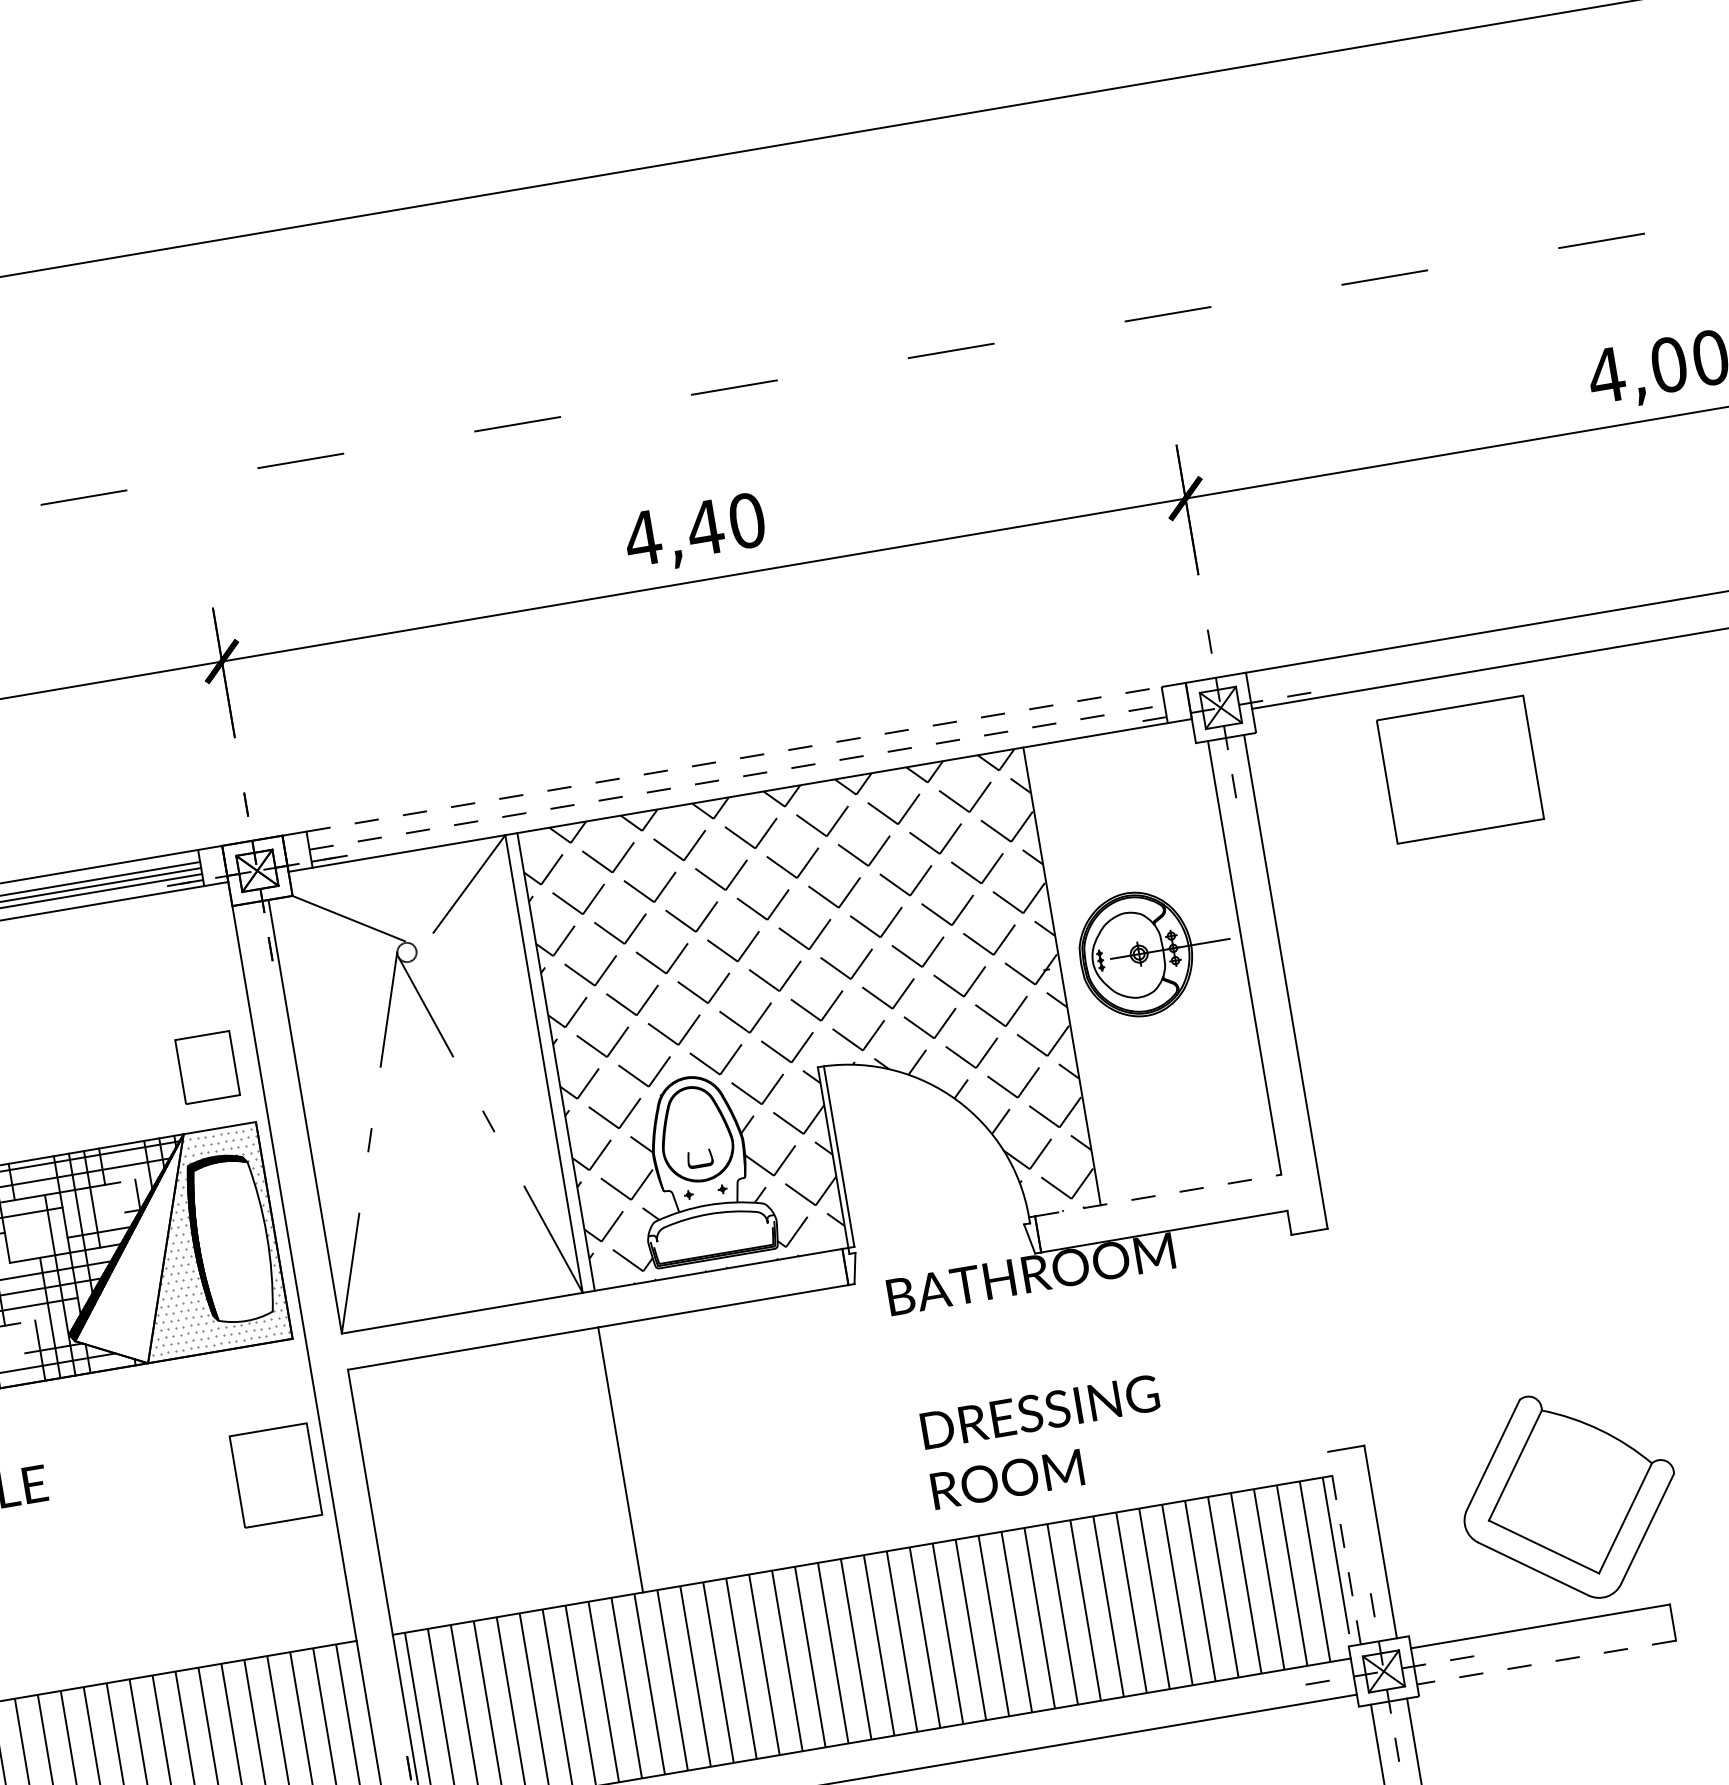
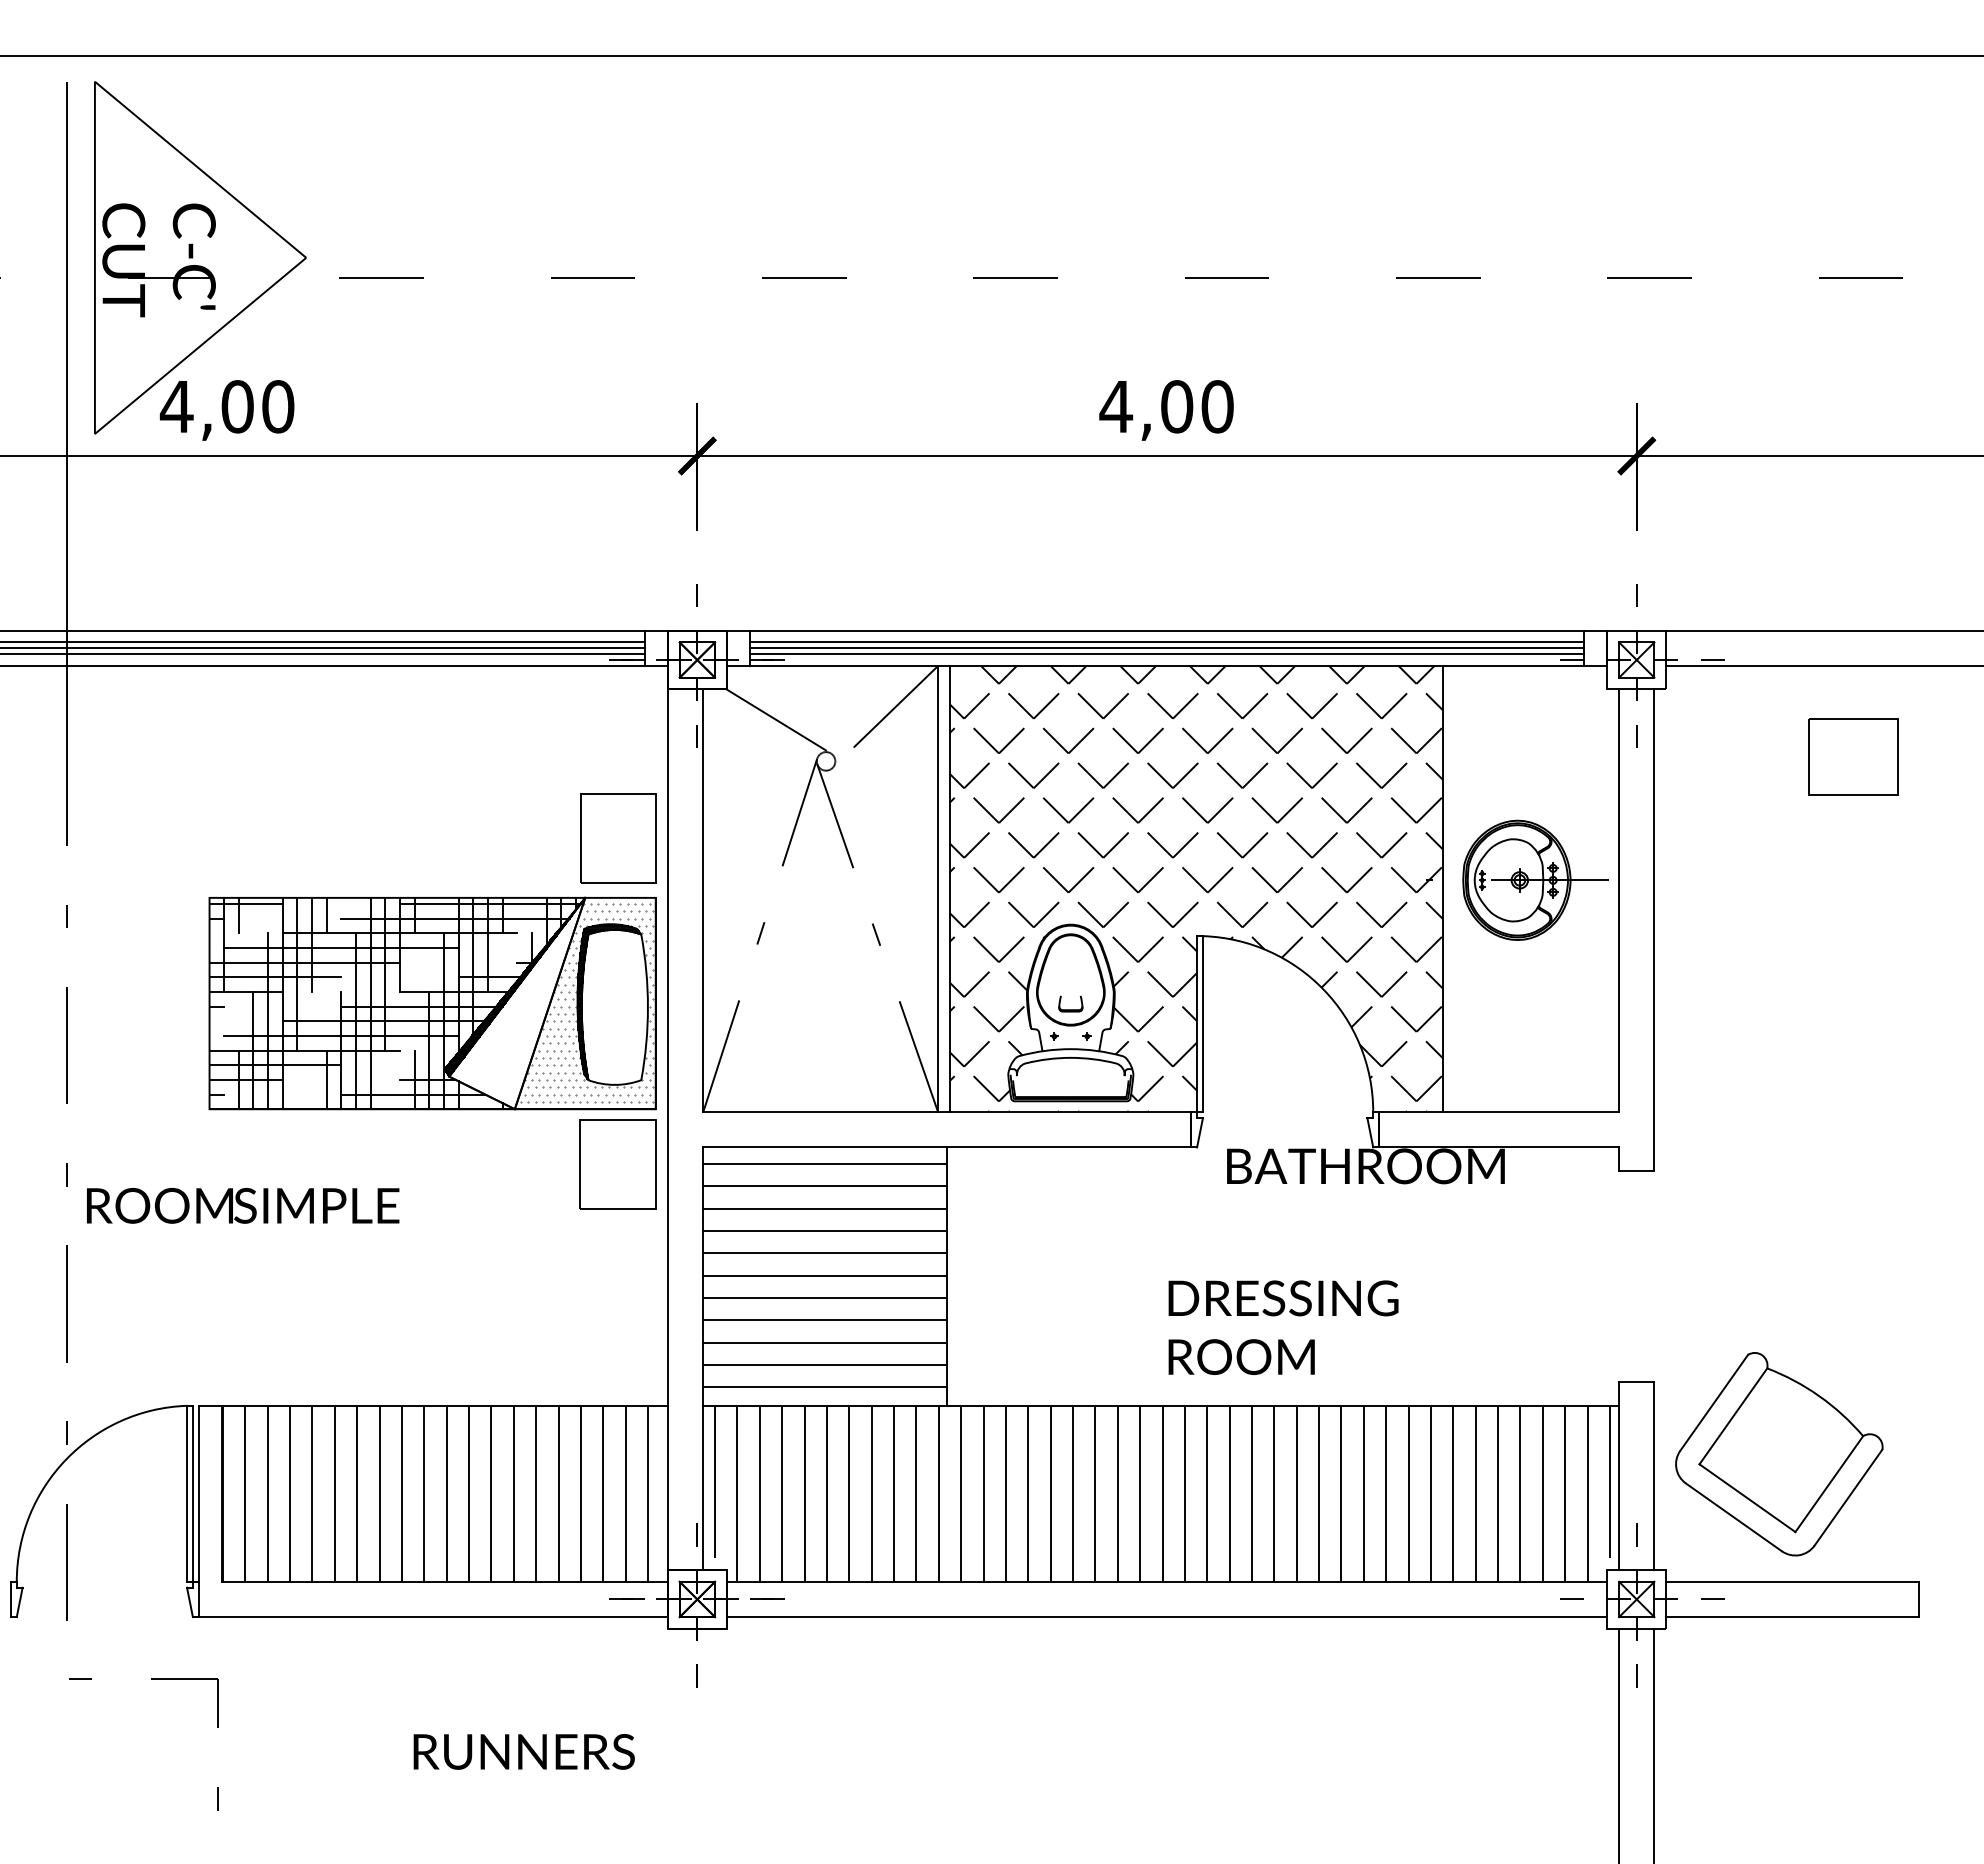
text: (704, 527) -> (1176, 406), 4,40 -> 4,00
line: (734, 758) -> (1167, 630), dashed -> solid
part: (1459, 769) -> (1853, 756), size x0.62
line: (735, 771) -> (1166, 642), added
line: (737, 777) -> (1167, 648), dashed -> solid
line: (737, 783) -> (1166, 654), added
part: (207, 1067) -> (618, 838), size x1.43
line: (1158, 1195) -> (1499, 1112), dashed -> solid
text: (1045, 1441) -> (1283, 1327), moved
part: (275, 1476) -> (617, 1164), moved
hatch: (495, 1479) -> (825, 1275), added
part: (1569, 1496) -> (1779, 1454), moved
line: (1344, 1548) -> (1619, 1476), dashed -> solid
line: (1545, 1663) -> (1791, 1617), dashed -> solid

